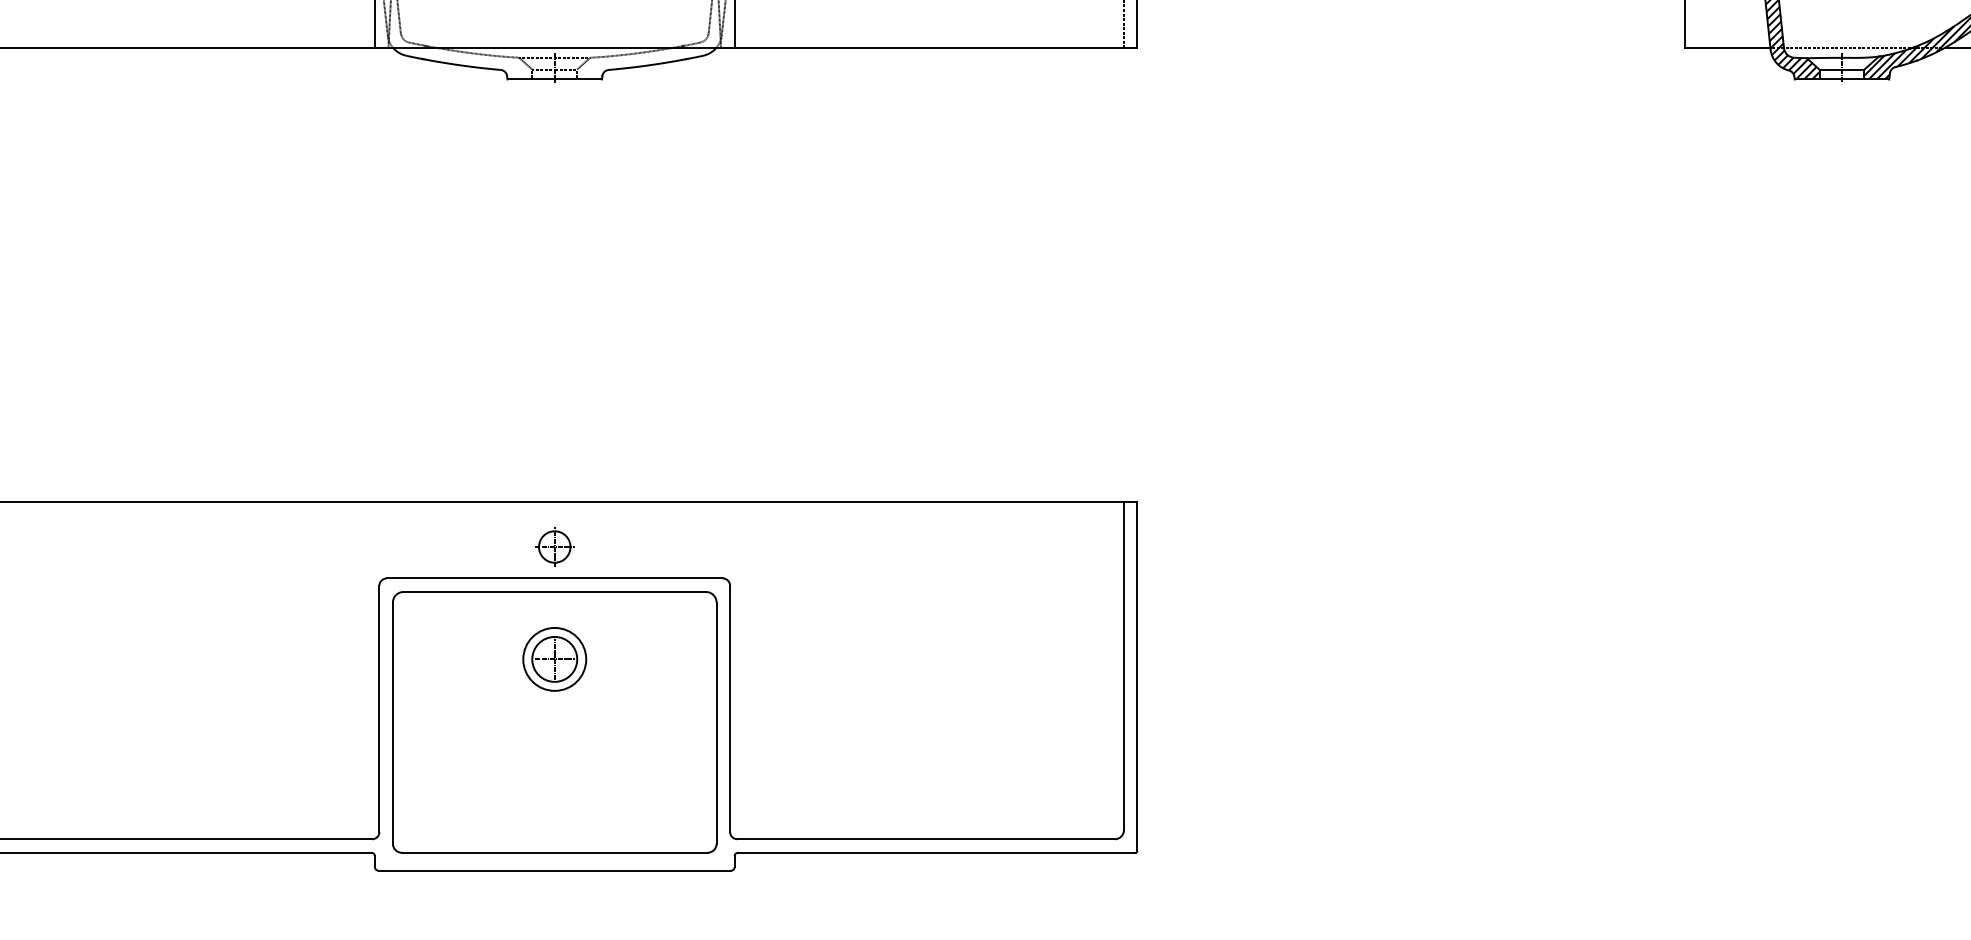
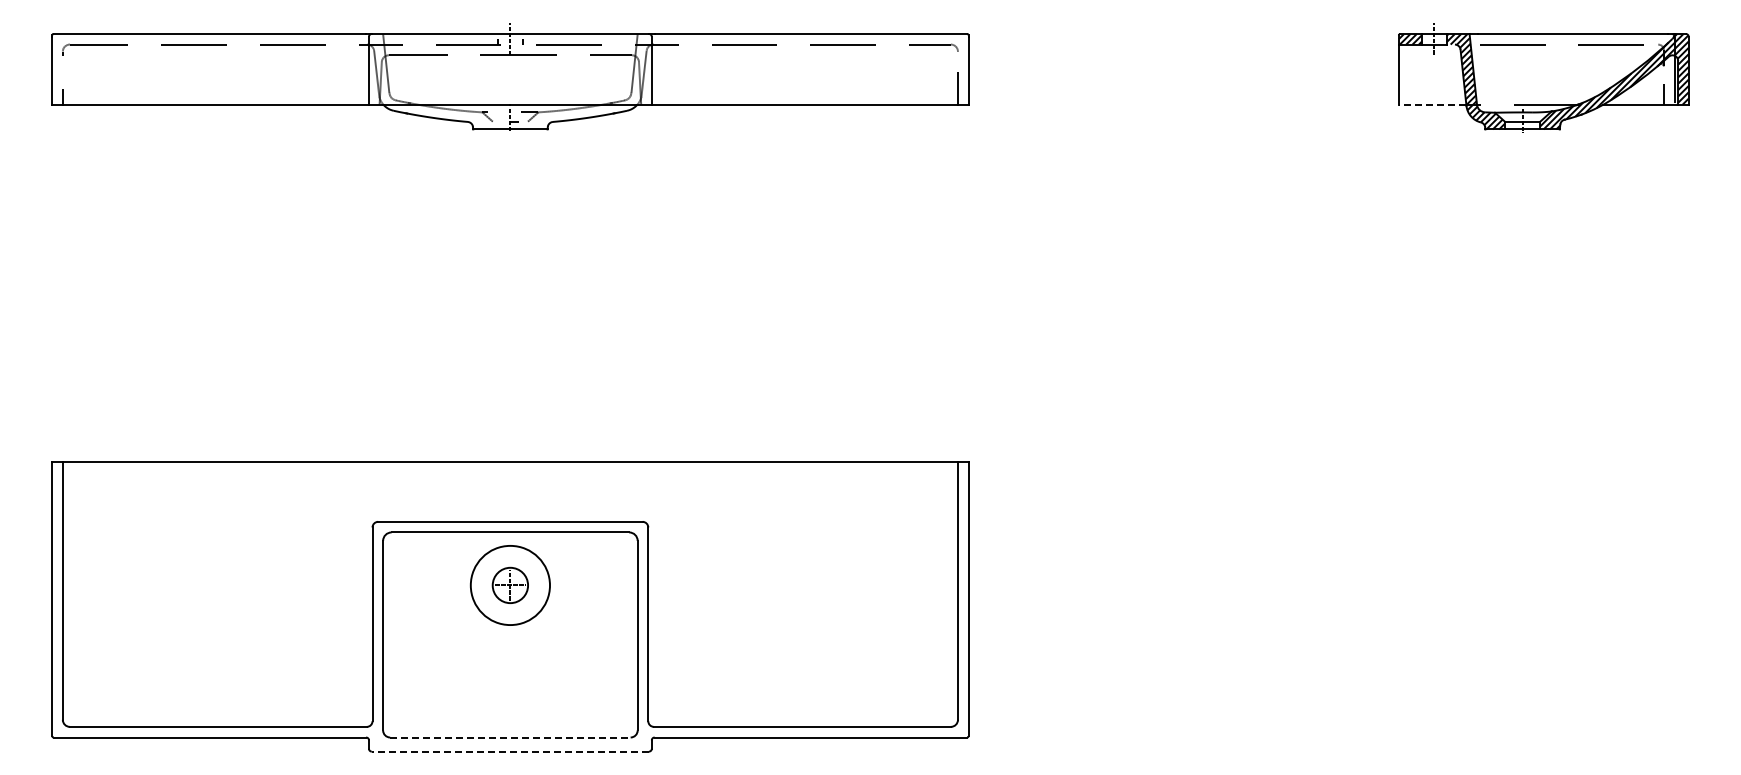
line: (1727, 47) -> (1432, 104), solid -> dashed
part: (554, 546) -> (510, 496), removed
circle: (554, 659) -> (510, 585), size x1.6
line: (554, 852) -> (510, 737), solid -> dashed
line: (554, 870) -> (510, 751), solid -> dashed

